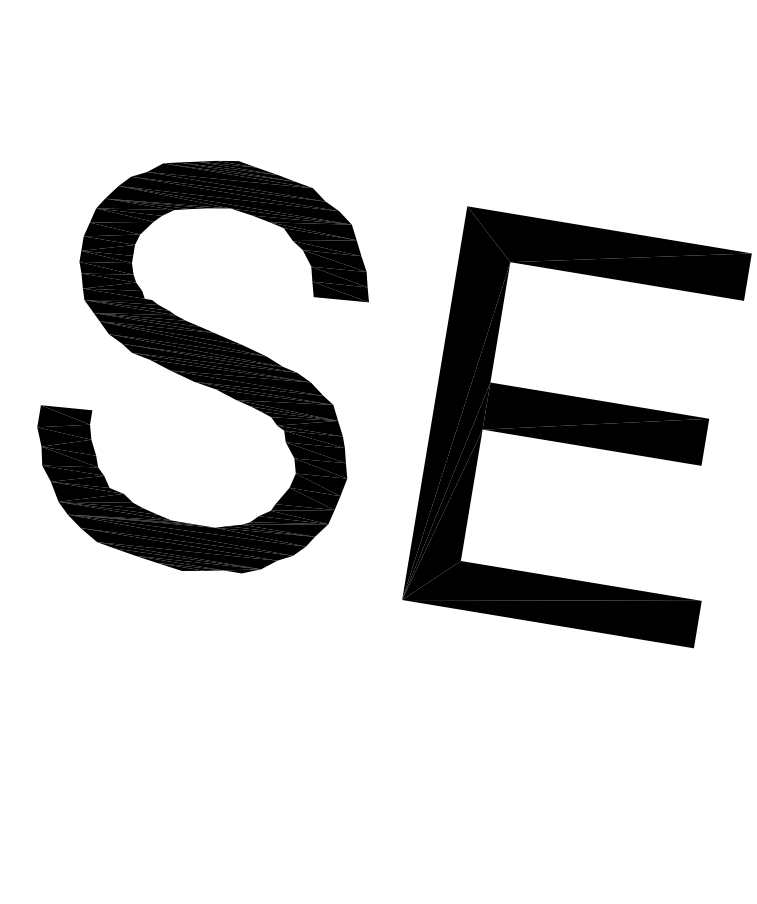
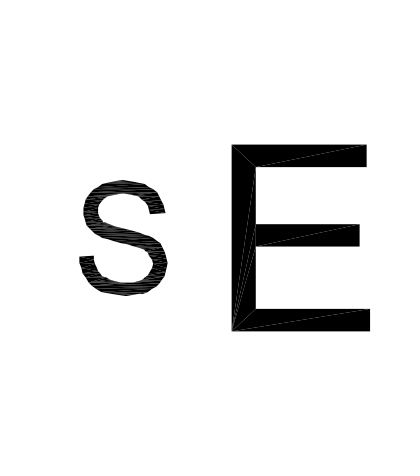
part: (206, 364) -> (123, 237), size x0.6

